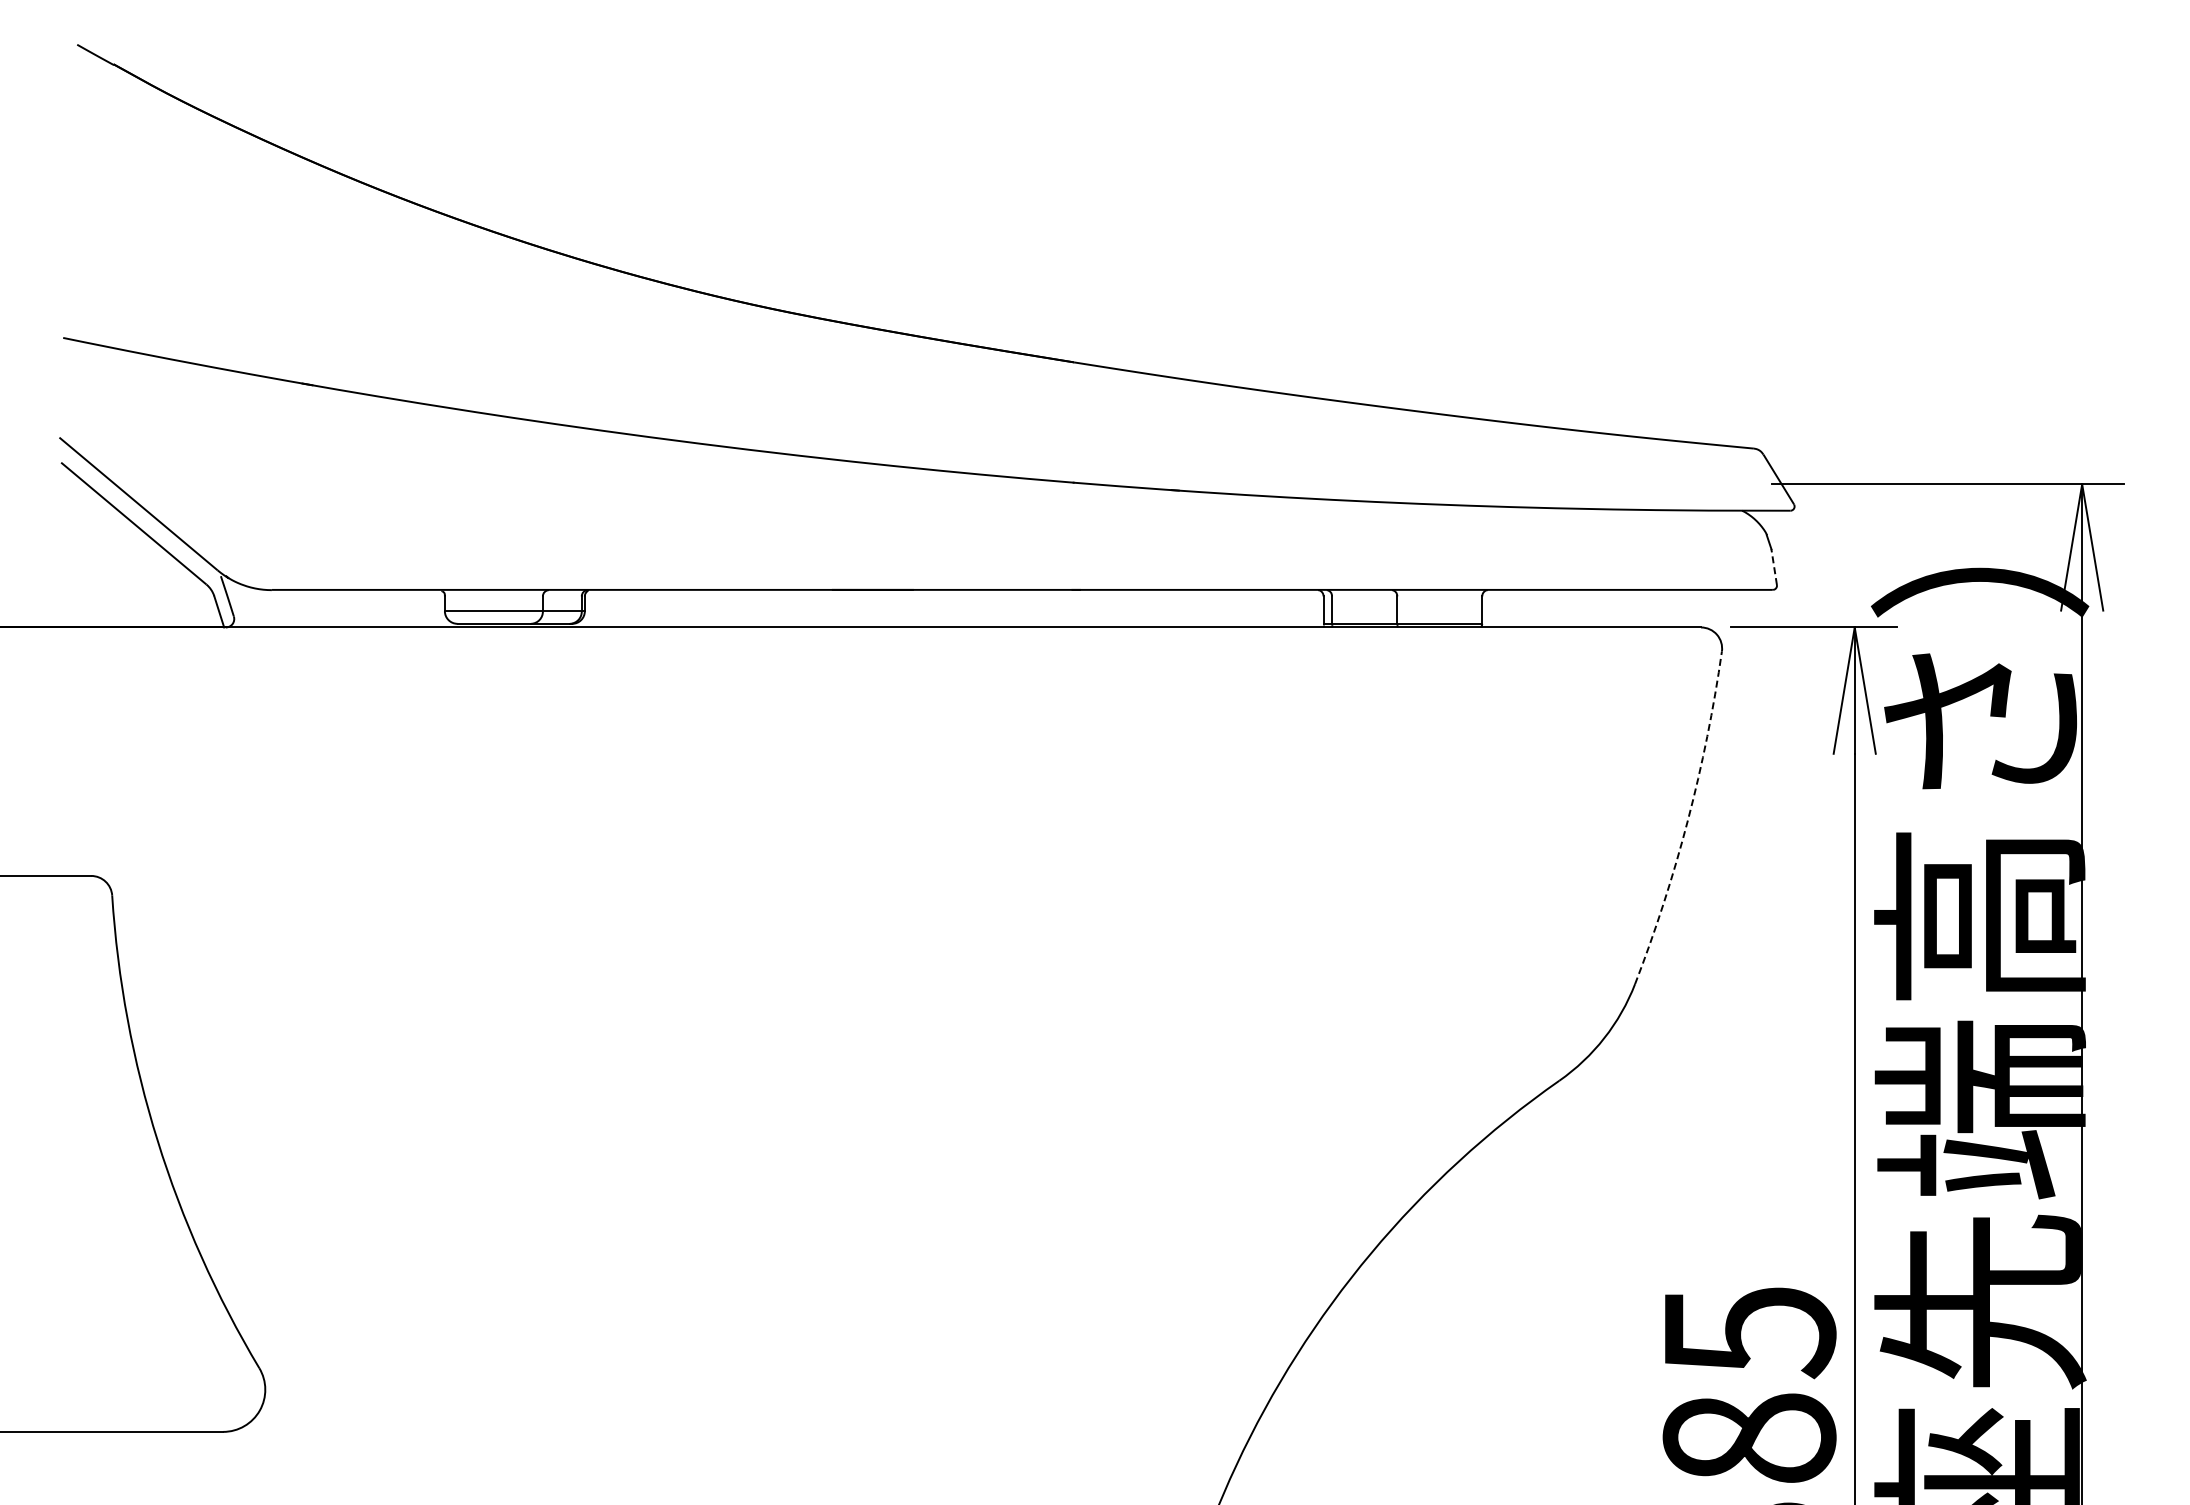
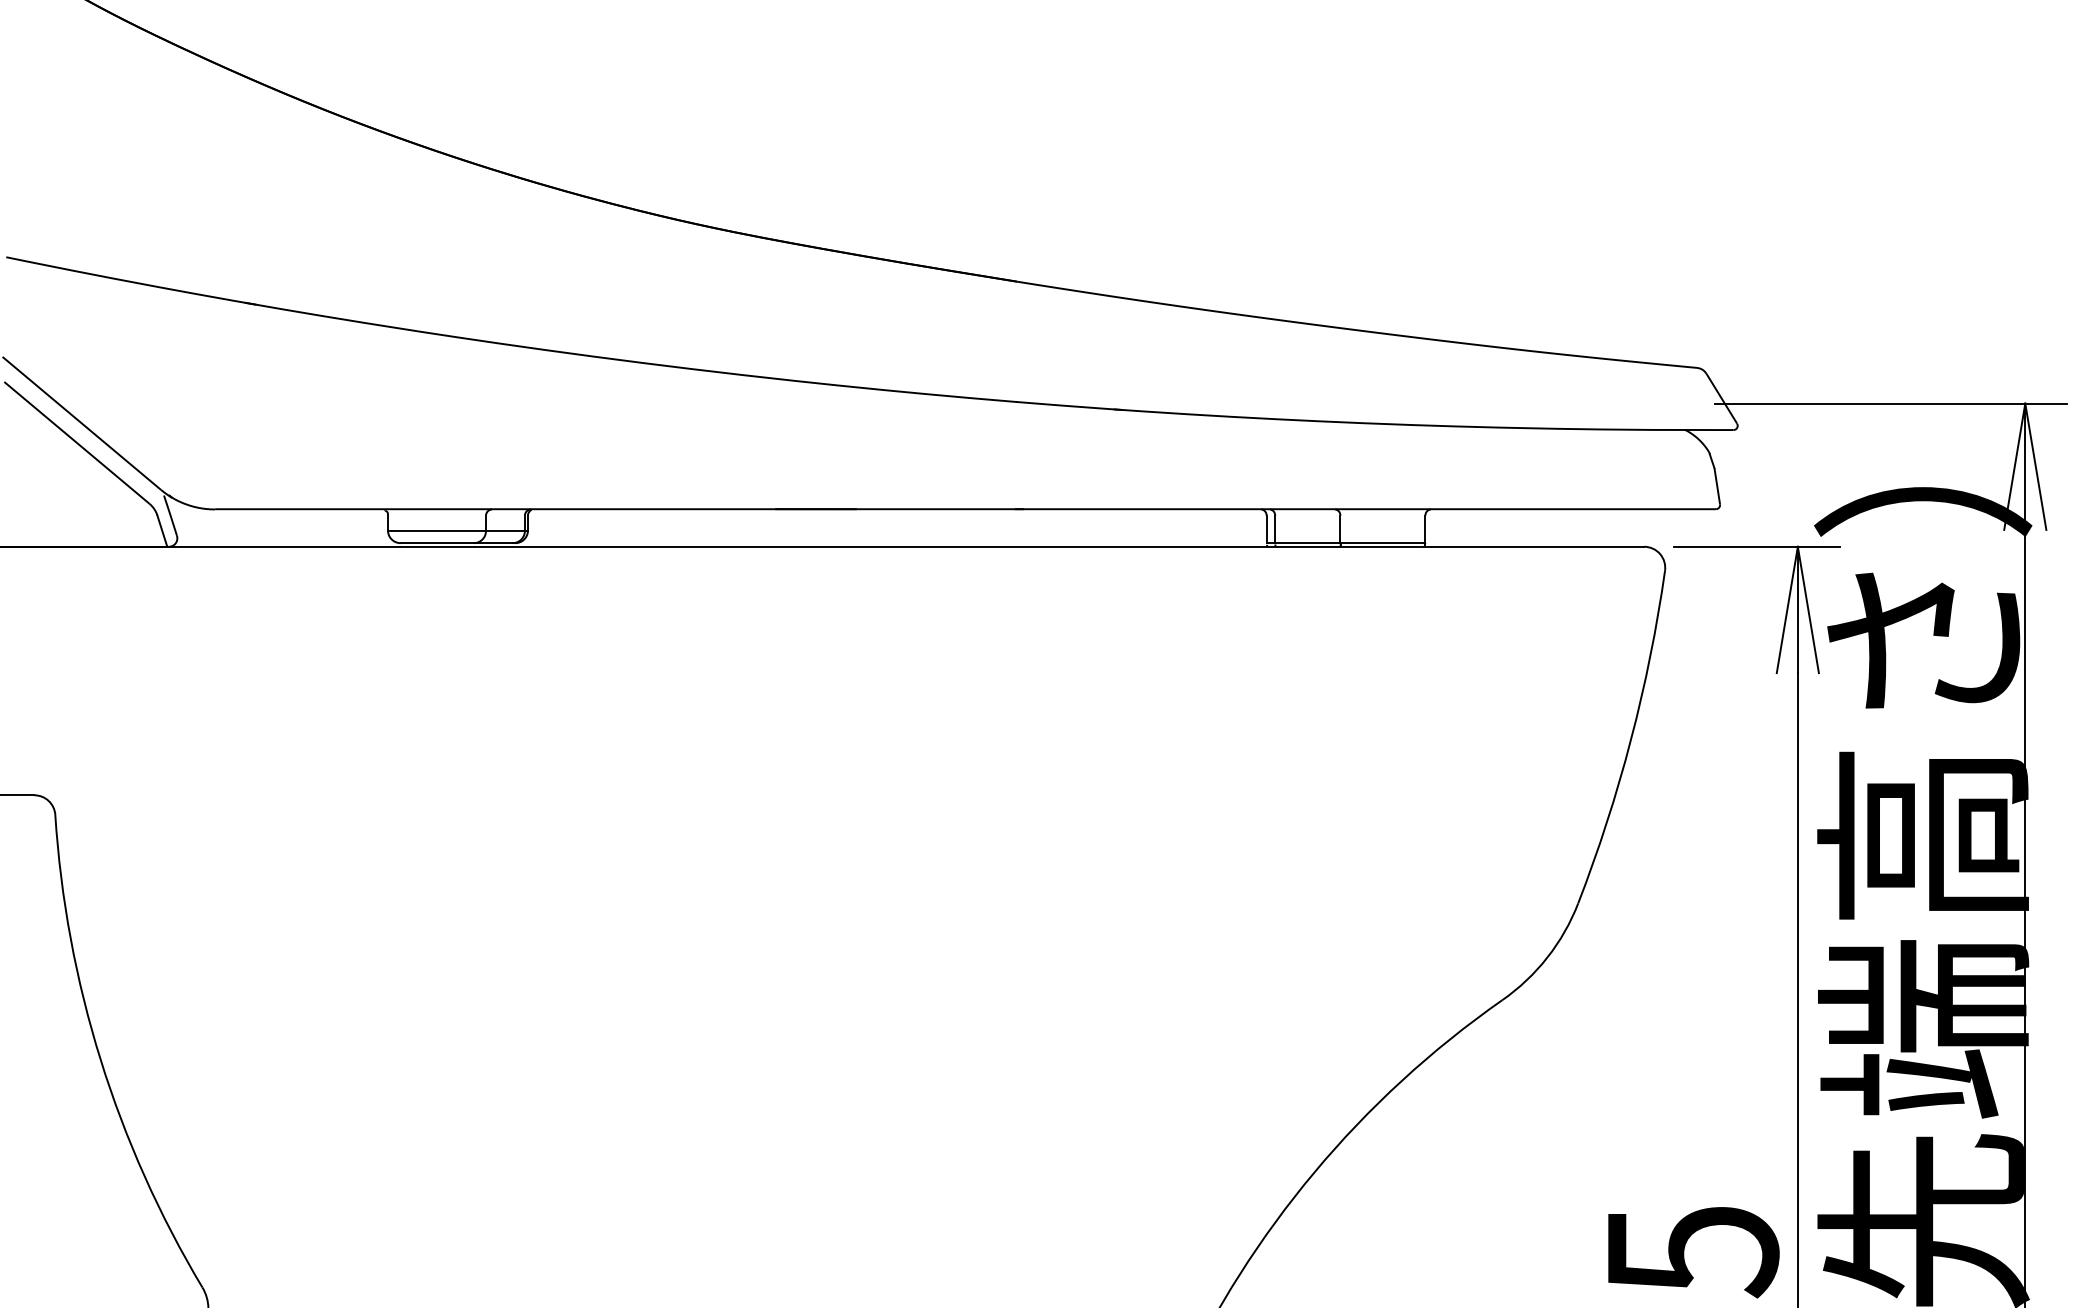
line: (1773, 565) -> (1716, 484), dashed -> solid
arc: (1687, 820) -> (1630, 739), dashed -> solid

